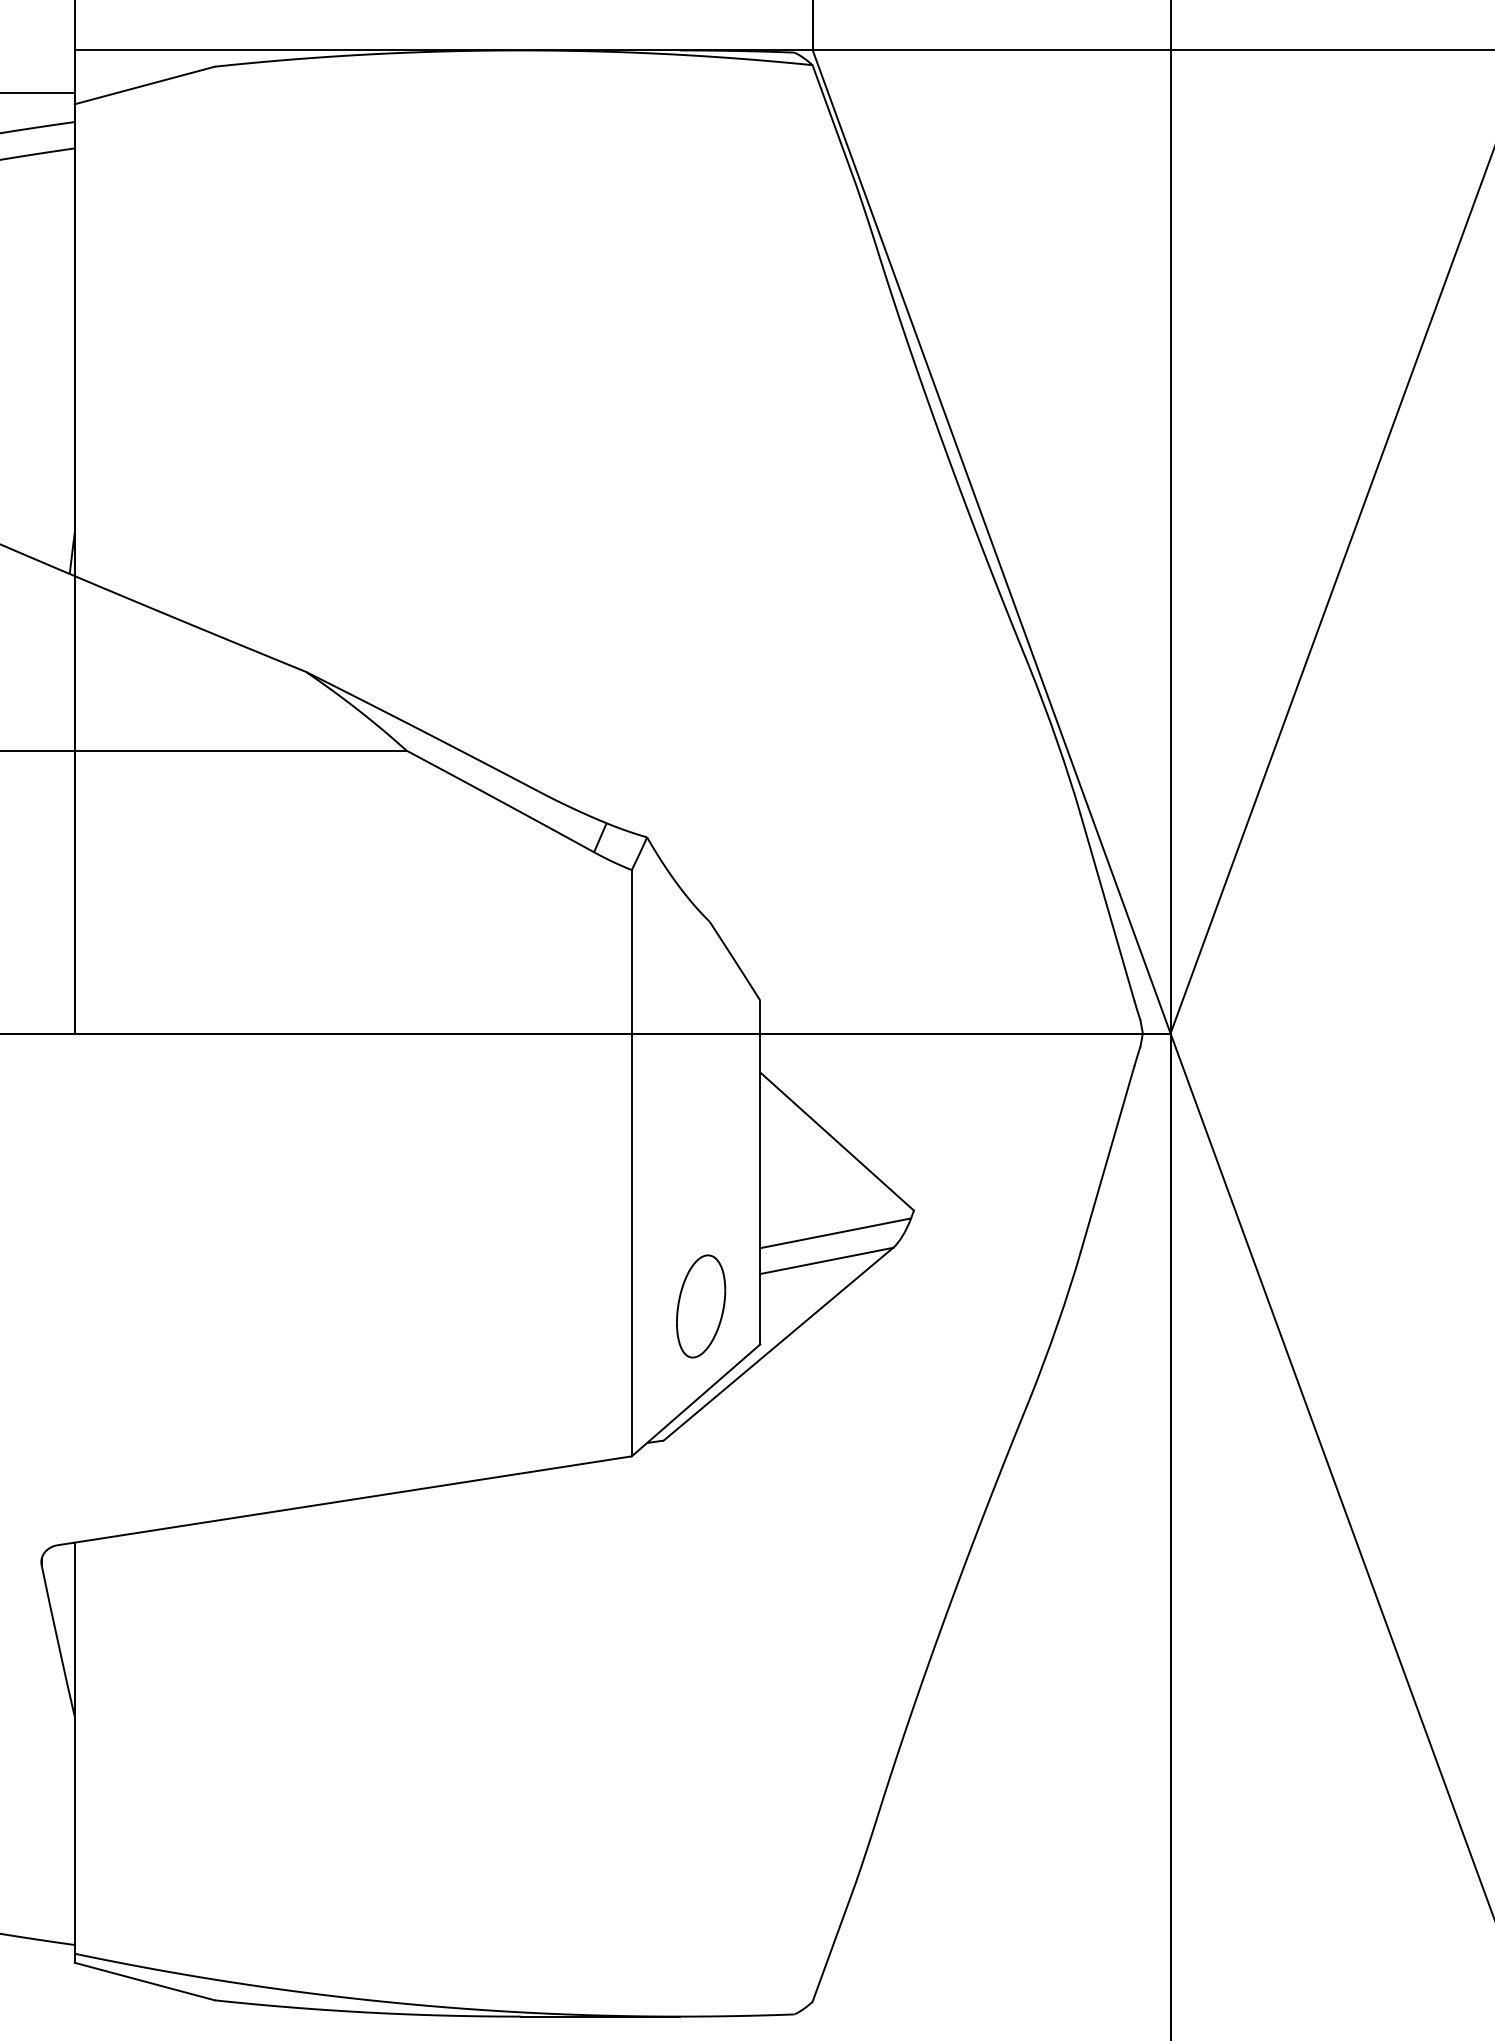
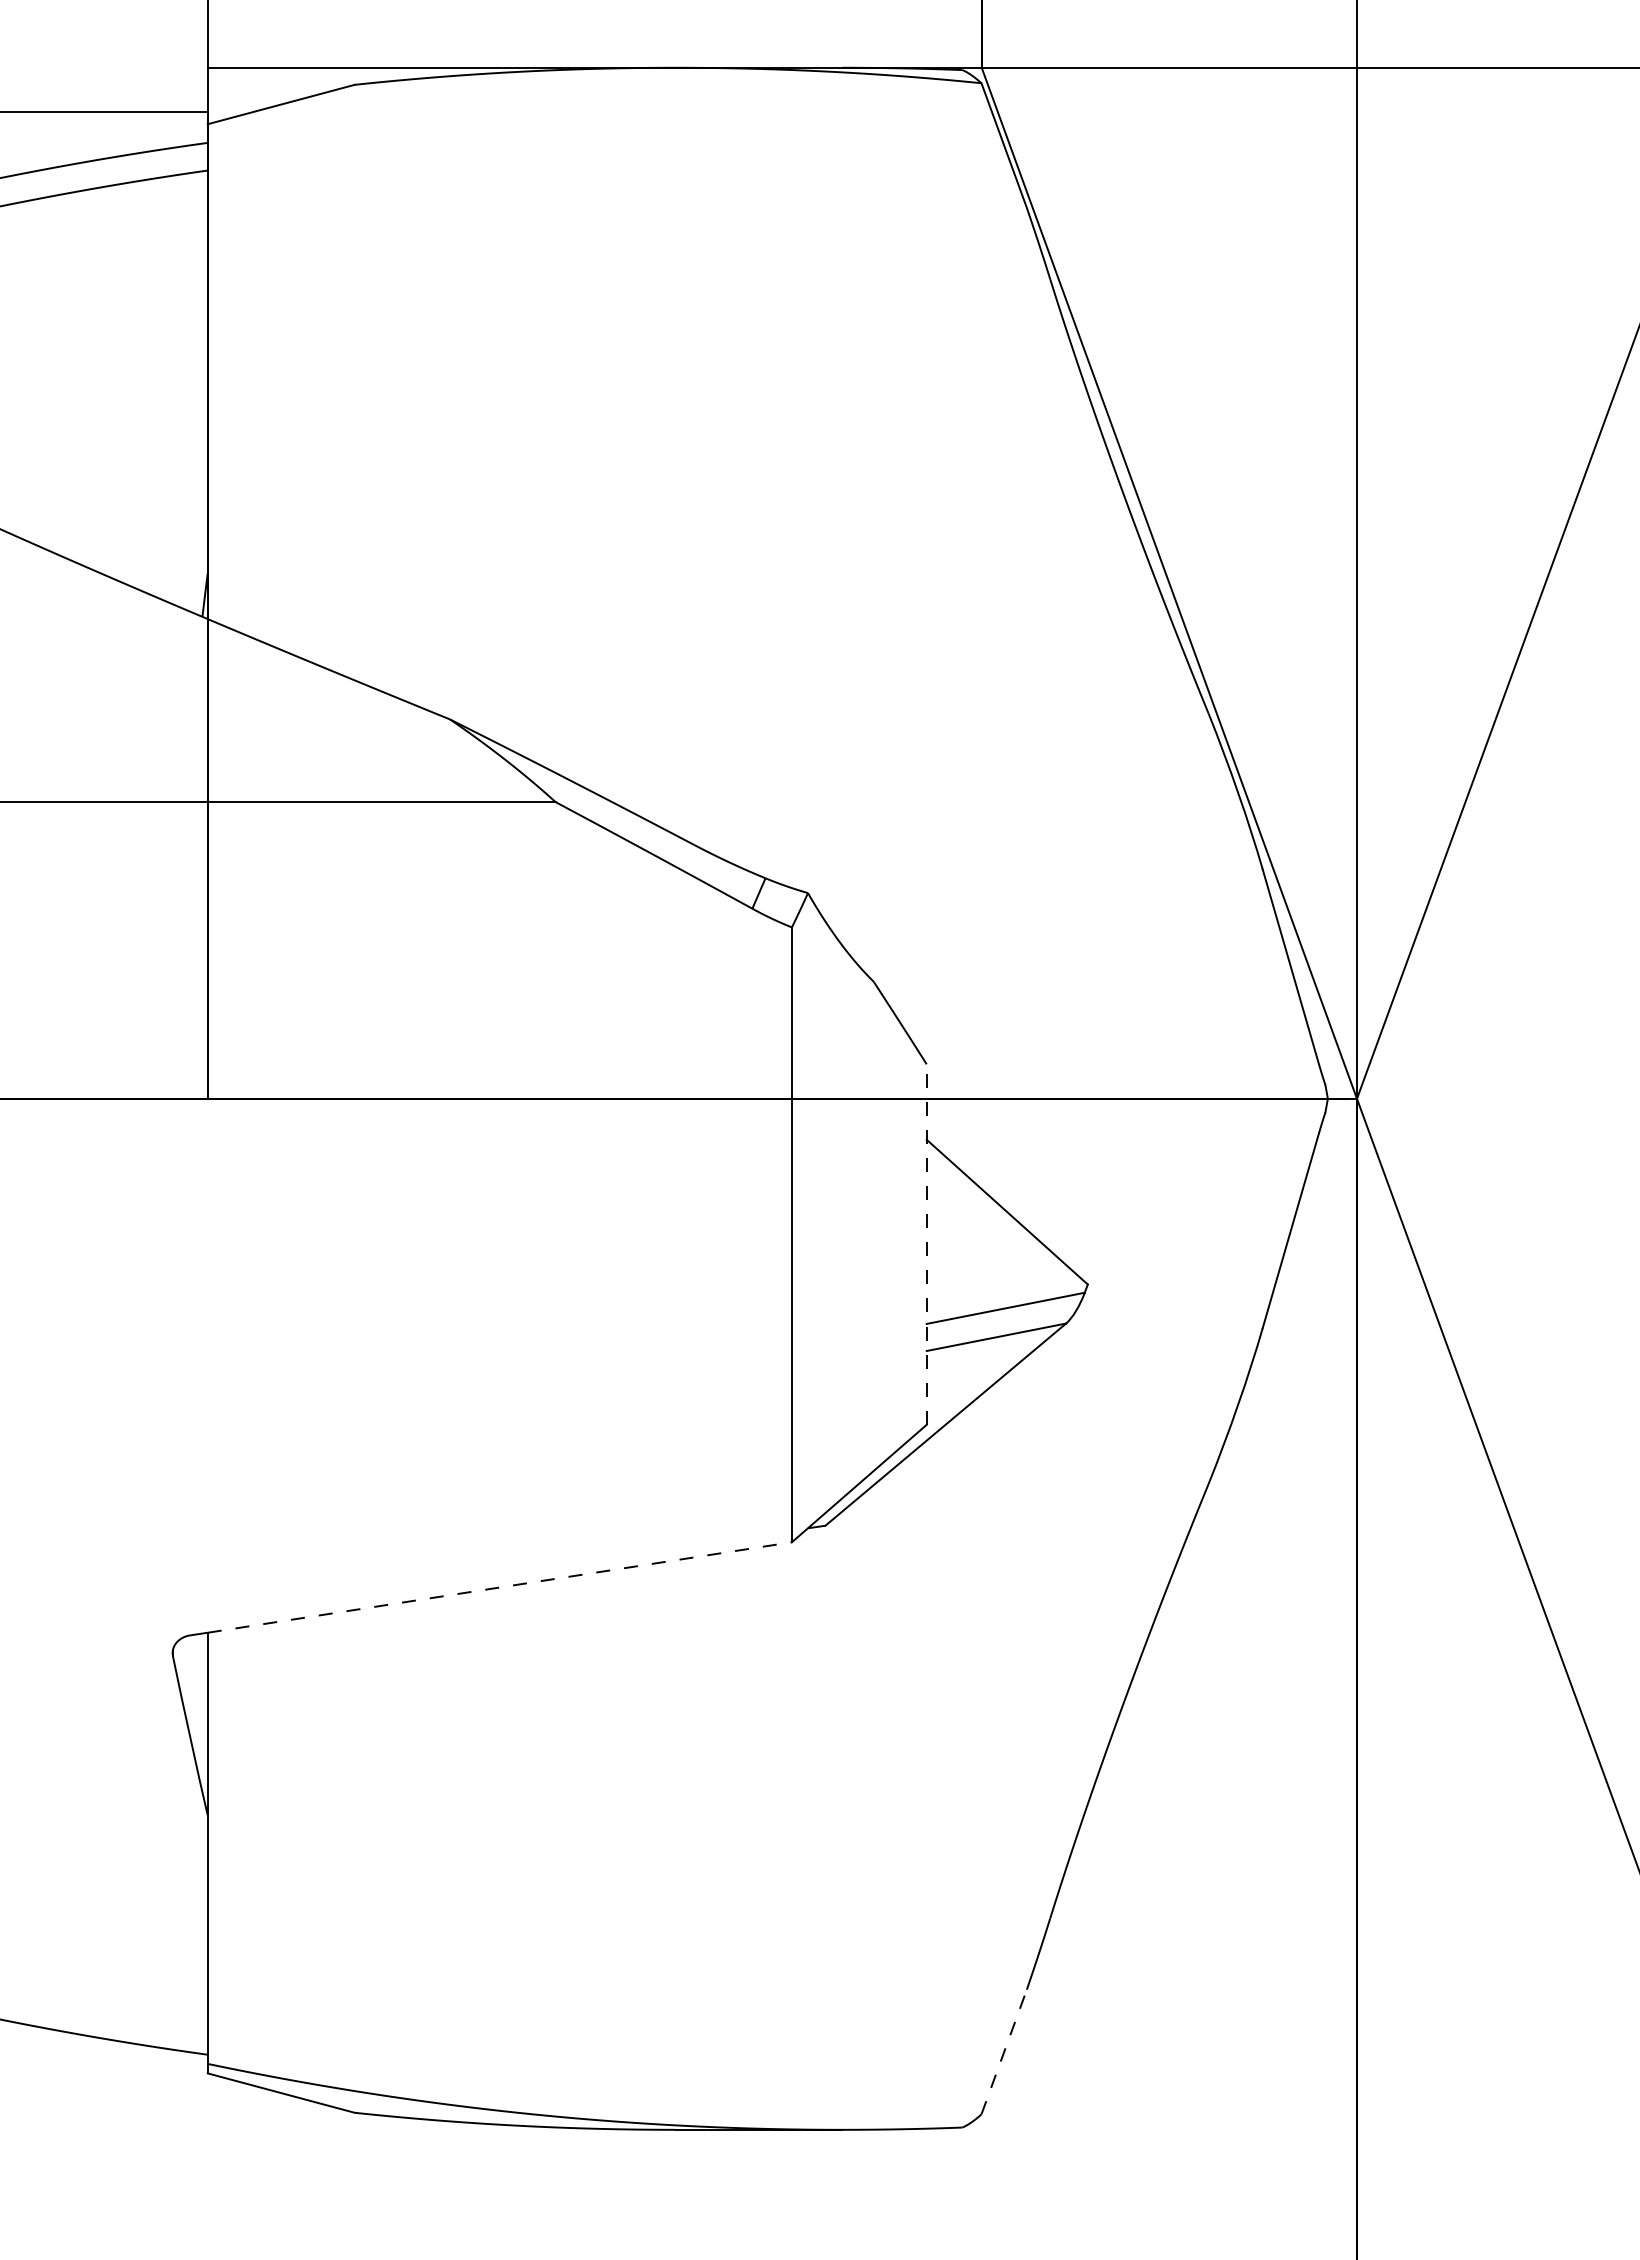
line: (760, 1172) -> (926, 1244), solid -> dashed
part: (701, 1305) -> (864, 1384), removed
line: (352, 1499) -> (499, 1587), solid -> dashed
line: (834, 1941) -> (1004, 2051), solid -> dashed

